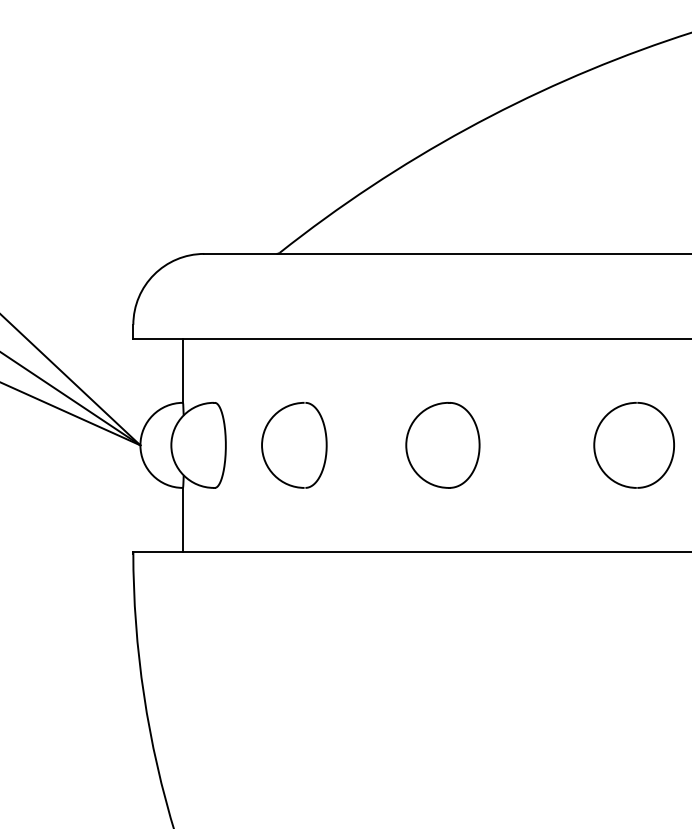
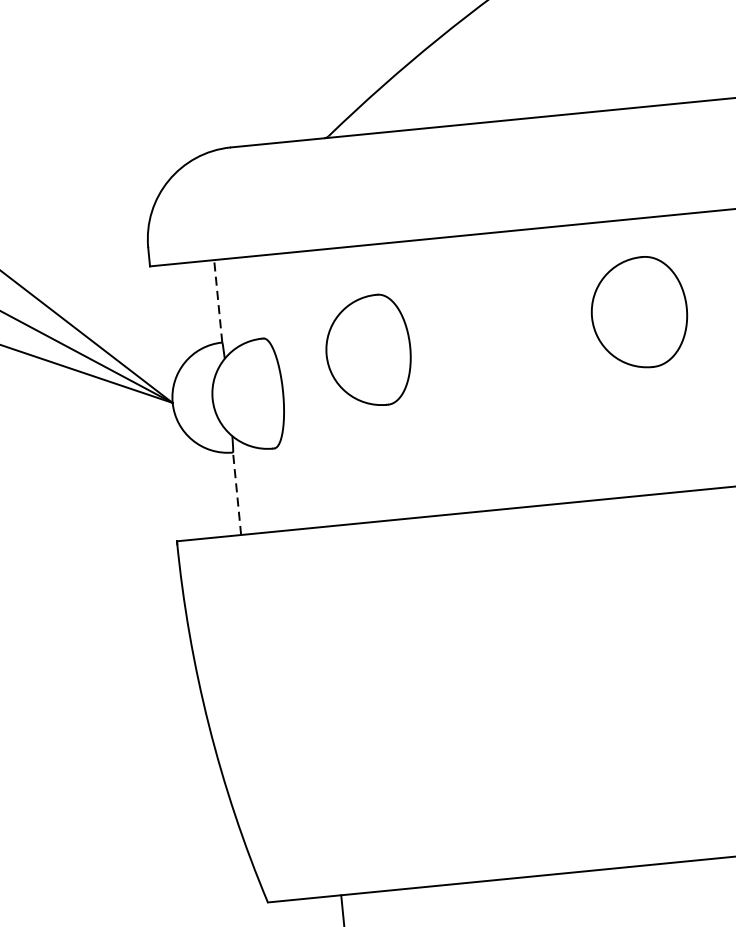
line: (182, 370) -> (217, 300), solid -> dashed
part: (294, 445) -> (368, 351), moved
part: (442, 445) -> (638, 313), moved
line: (182, 519) -> (236, 493), solid -> dashed

